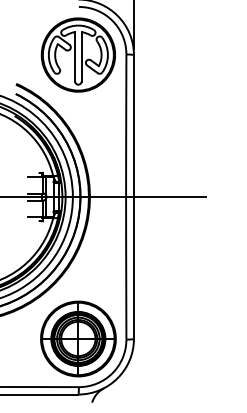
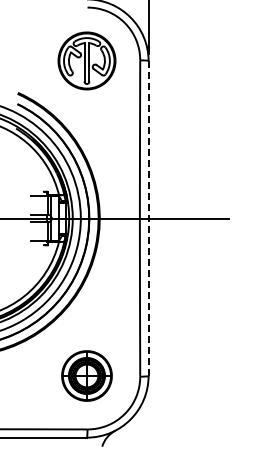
part: (77, 54) -> (86, 60), size x0.7
line: (133, 197) -> (148, 219), solid -> dashed
part: (77, 338) -> (86, 375), size x0.6

